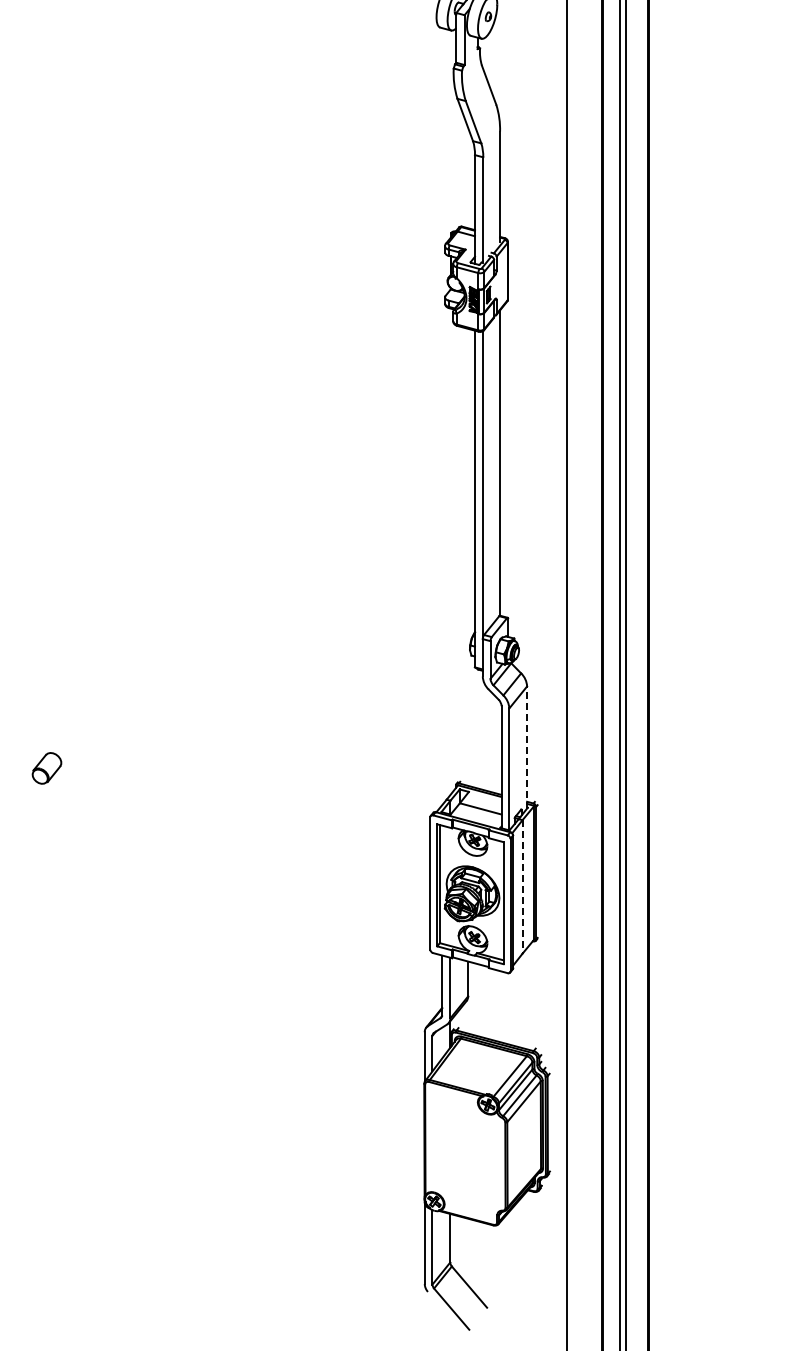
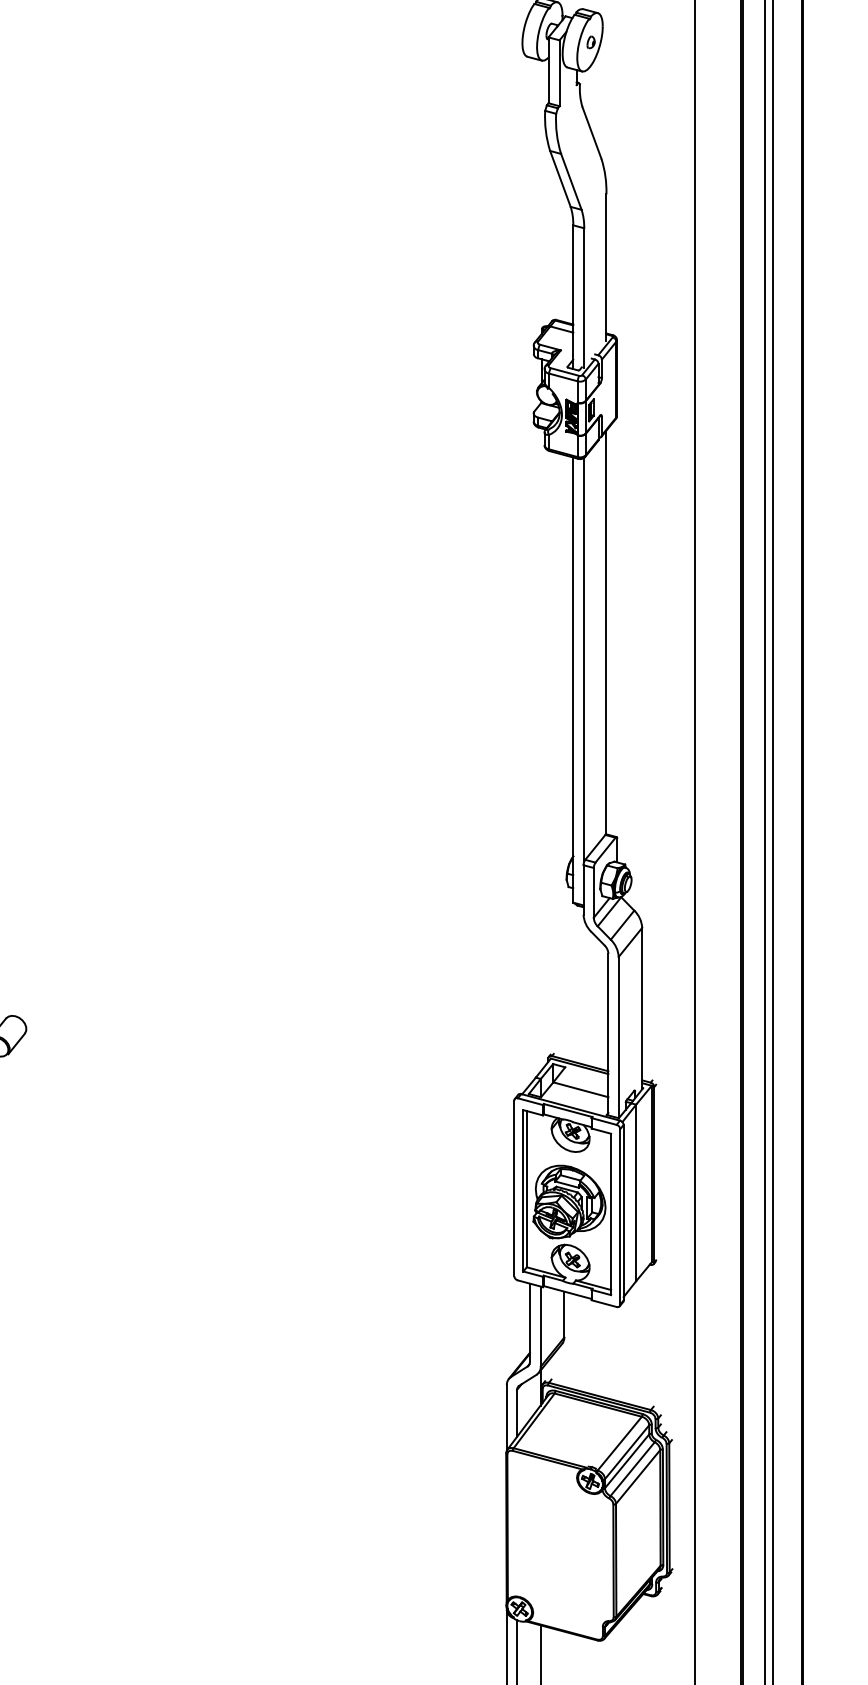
line: (527, 747) -> (642, 1008), dashed -> solid
line: (522, 886) -> (636, 1192), dashed -> solid

